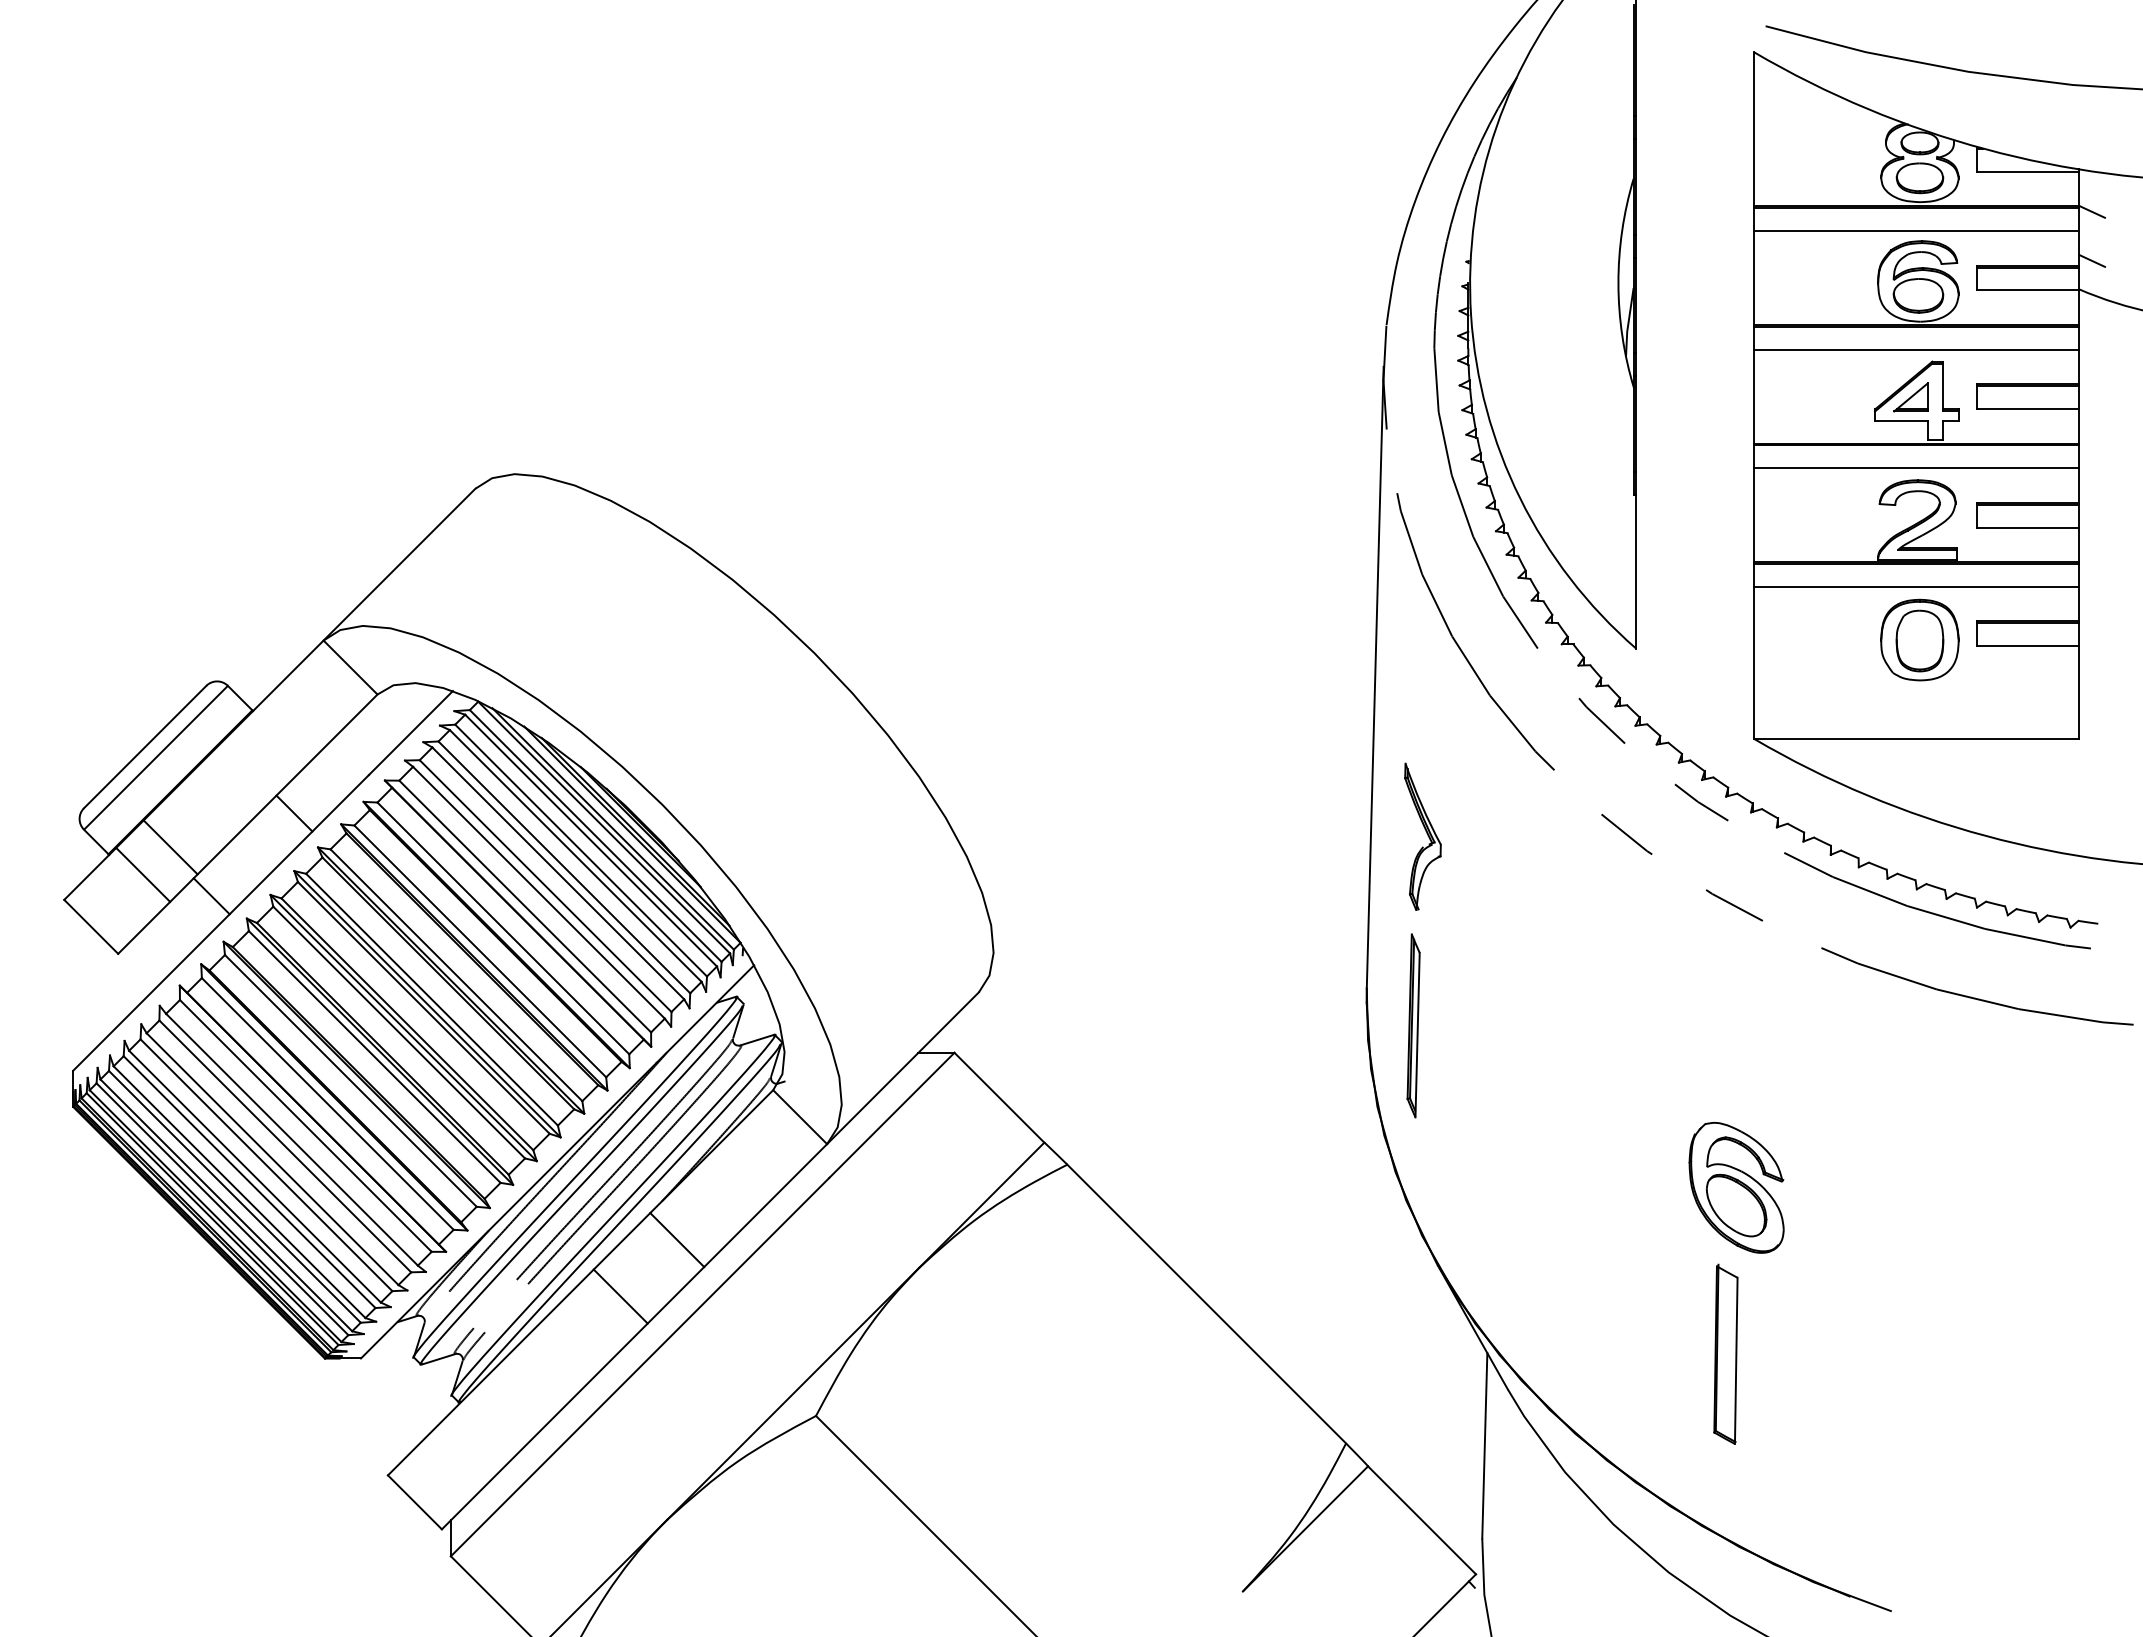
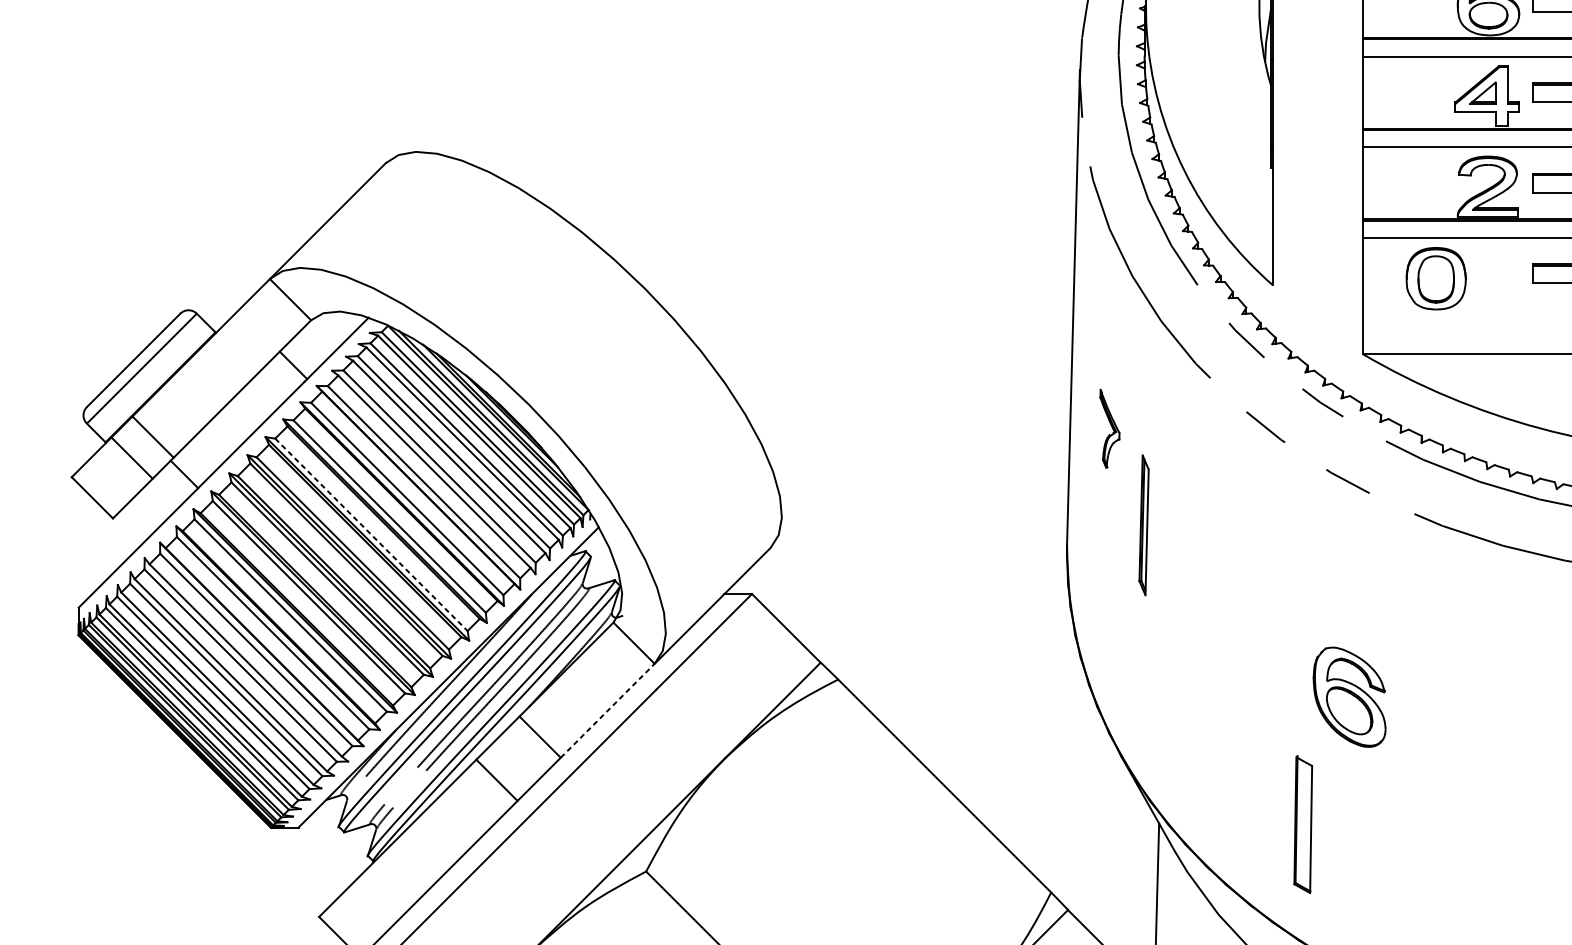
part: (1919, 639) -> (1435, 278), moved
line: (294, 813) -> (293, 365), moved
part: (1422, 836) -> (1109, 428), size x0.7
line: (456, 975) -> (371, 534), solid -> dashed
part: (1413, 1025) -> (1143, 525), moved
line: (765, 1205) -> (607, 710), solid -> dashed
part: (1725, 1353) -> (1302, 823), moved

